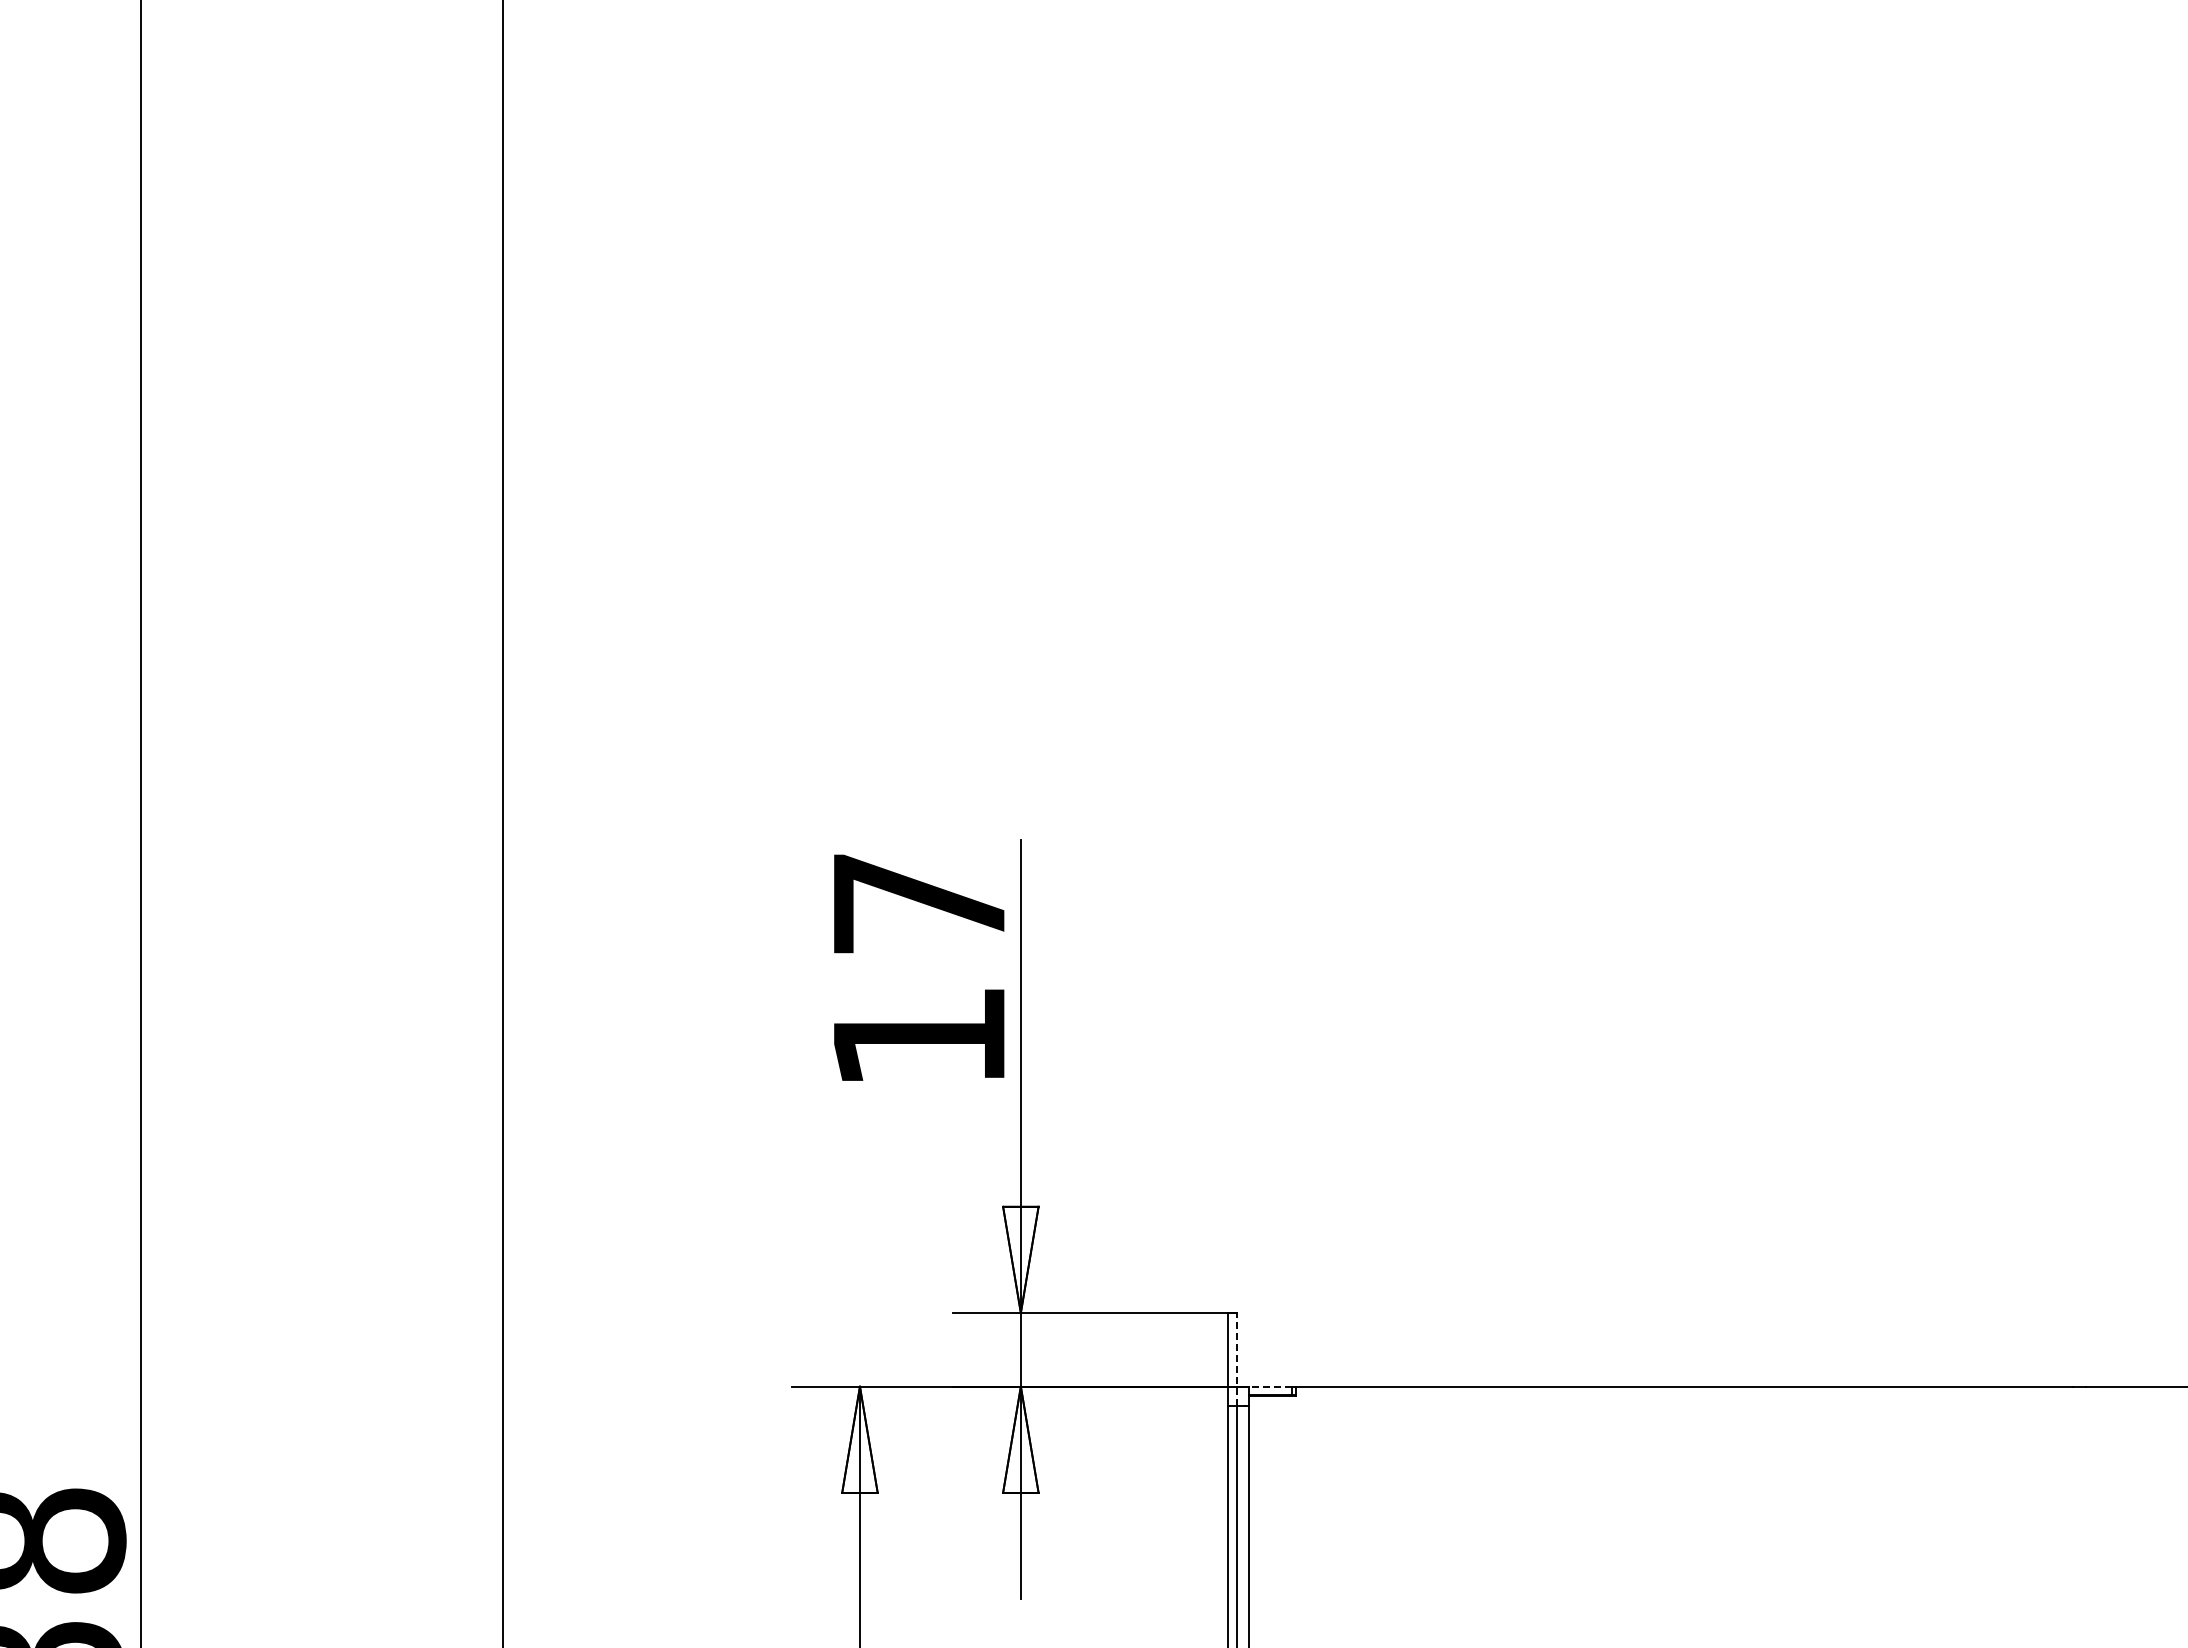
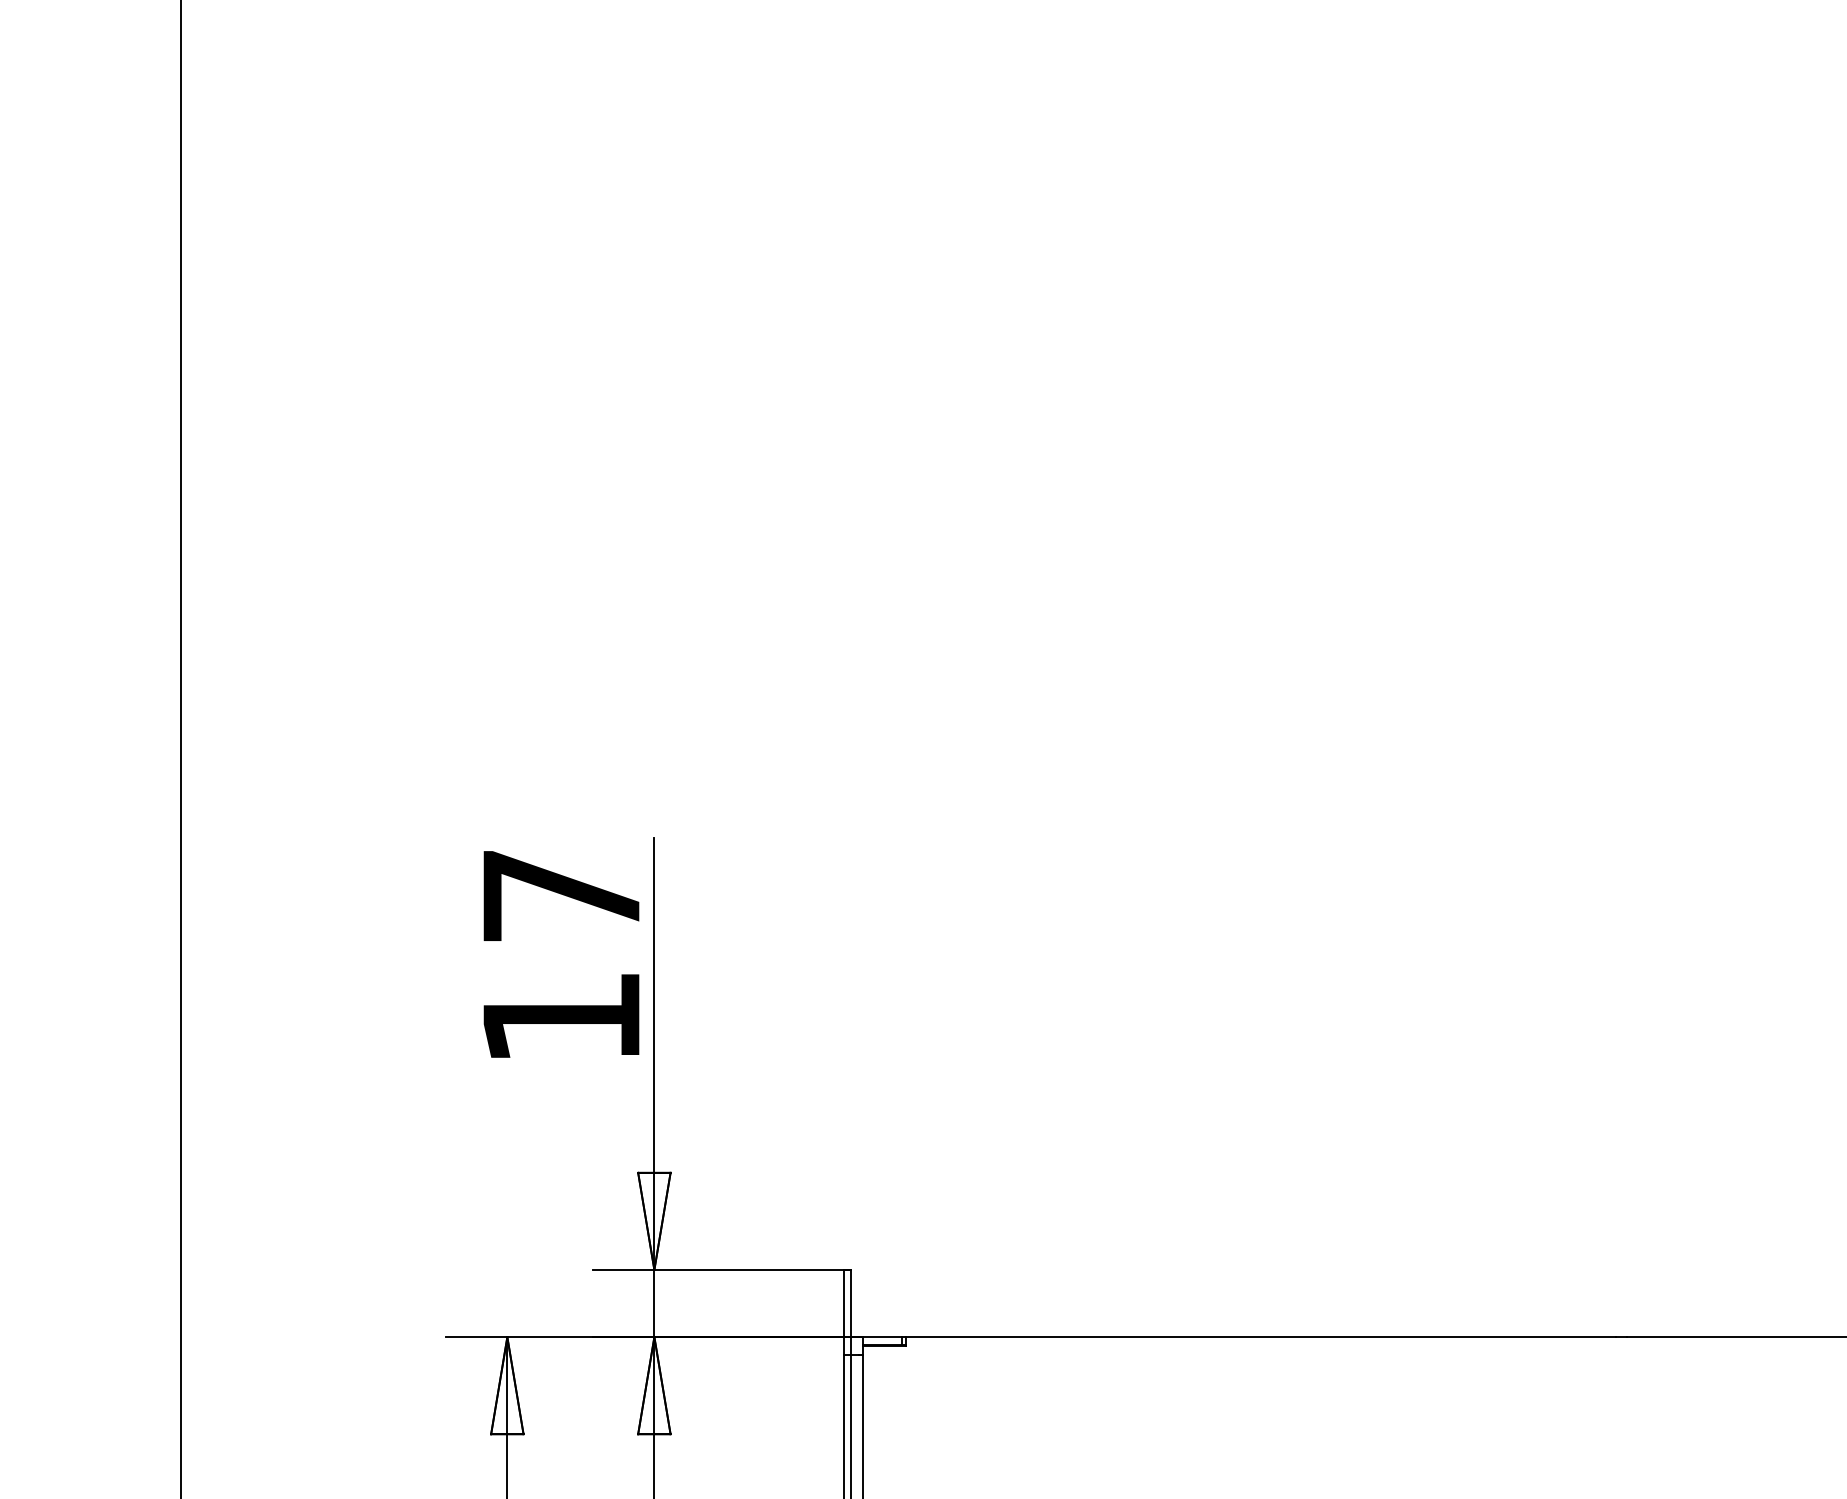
line: (1236, 1359) -> (851, 1312), dashed -> solid
line: (1270, 1386) -> (882, 1337), dashed -> solid

